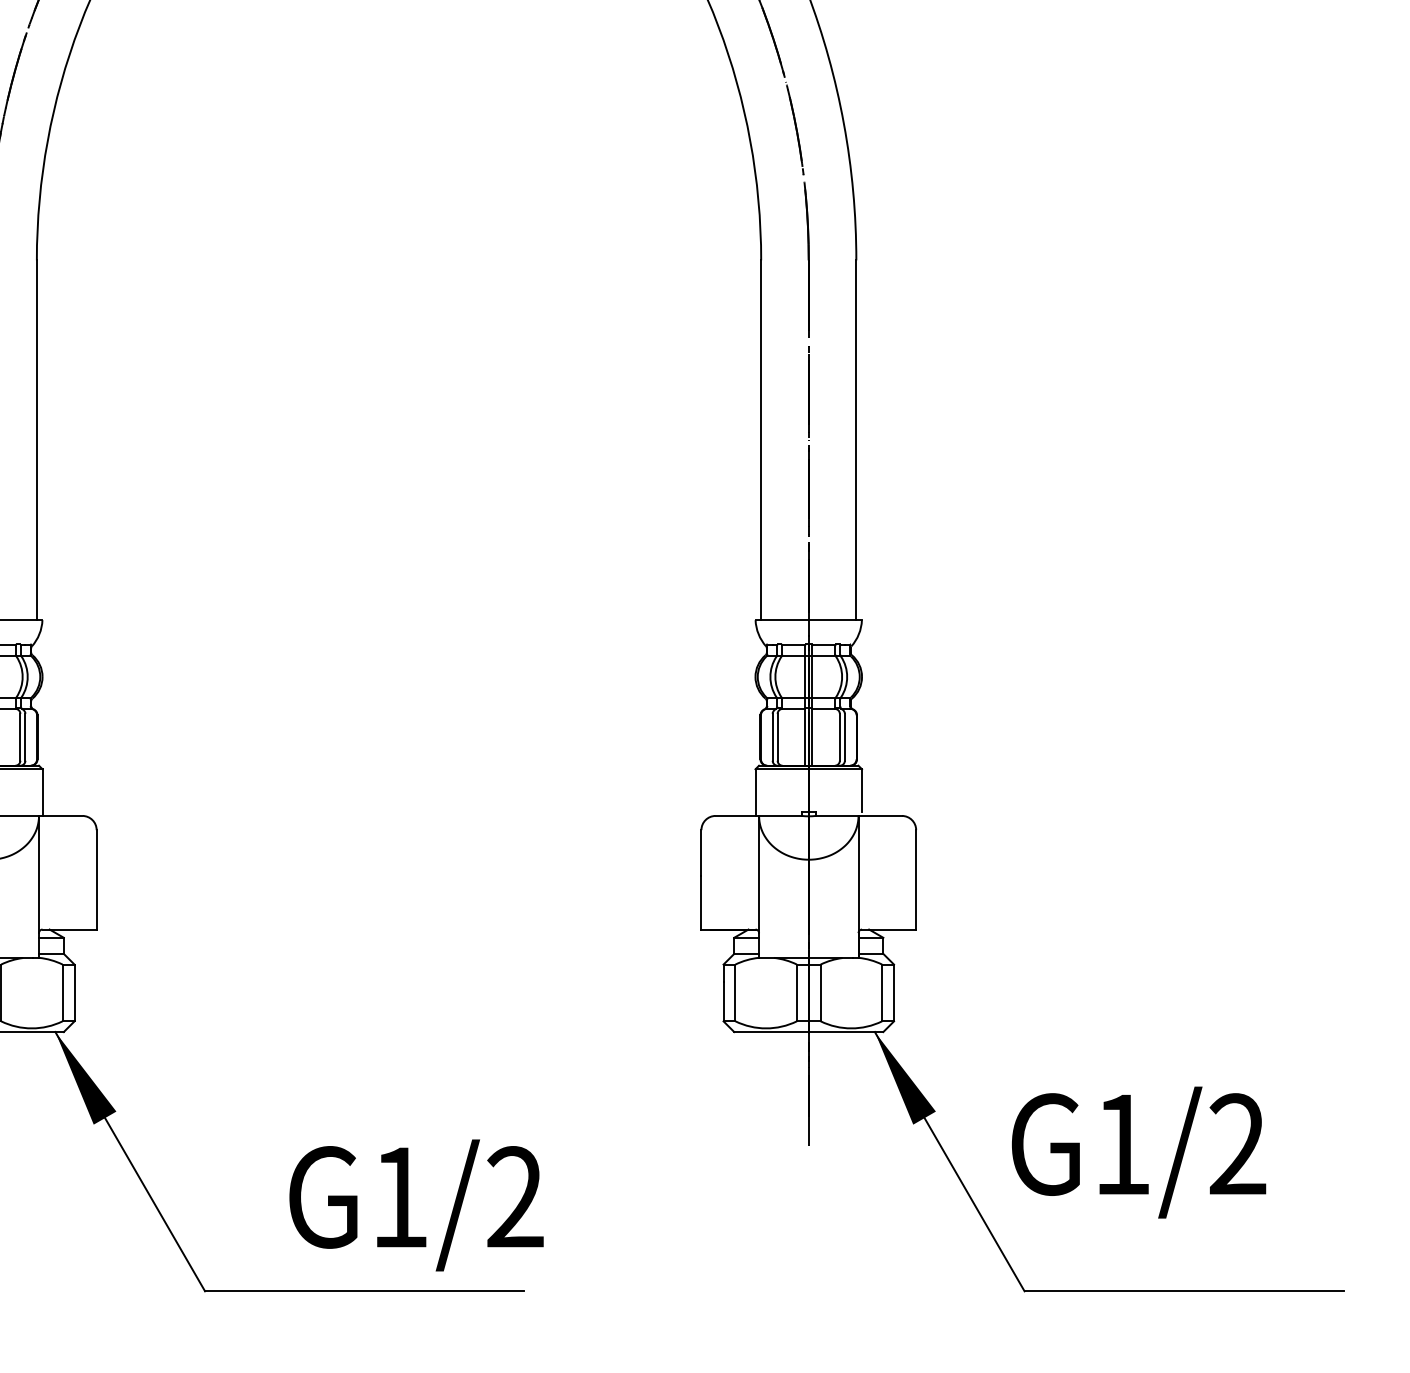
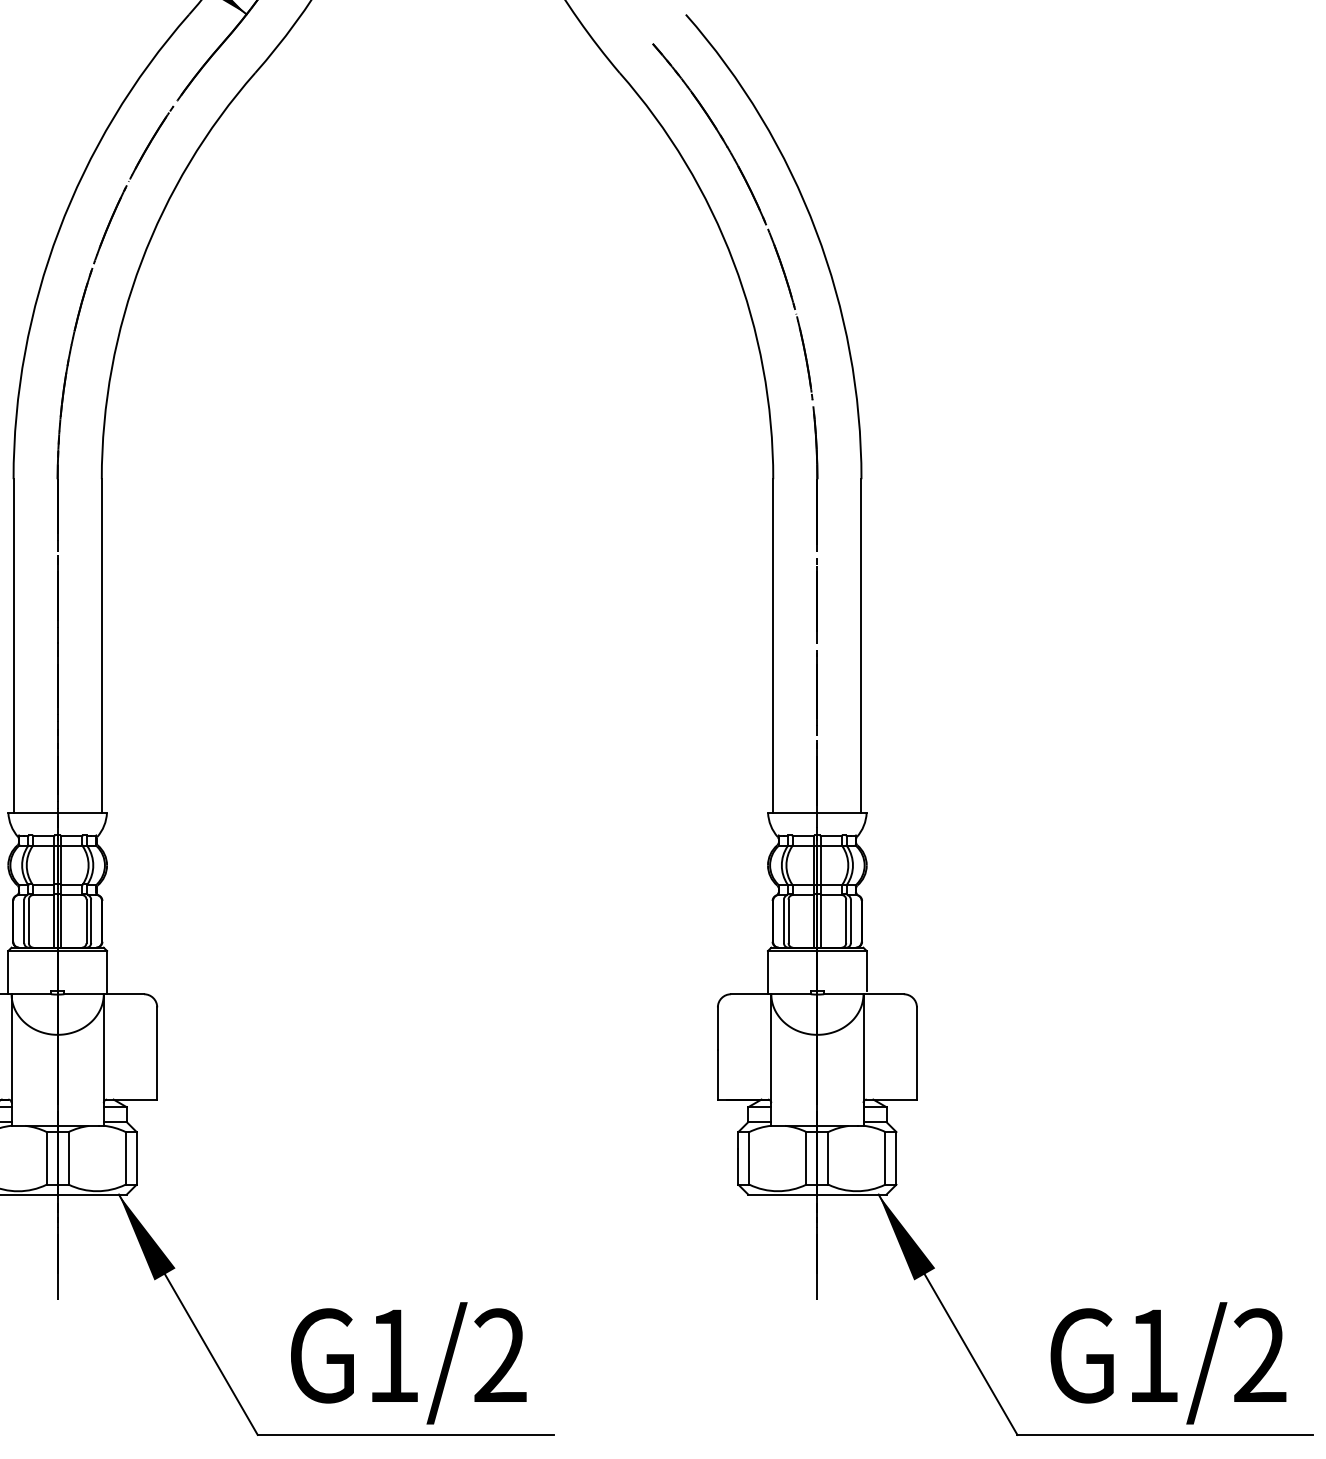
text: (1138, 1152) -> (1168, 1363), moved
text: (416, 1205) -> (408, 1363), moved

